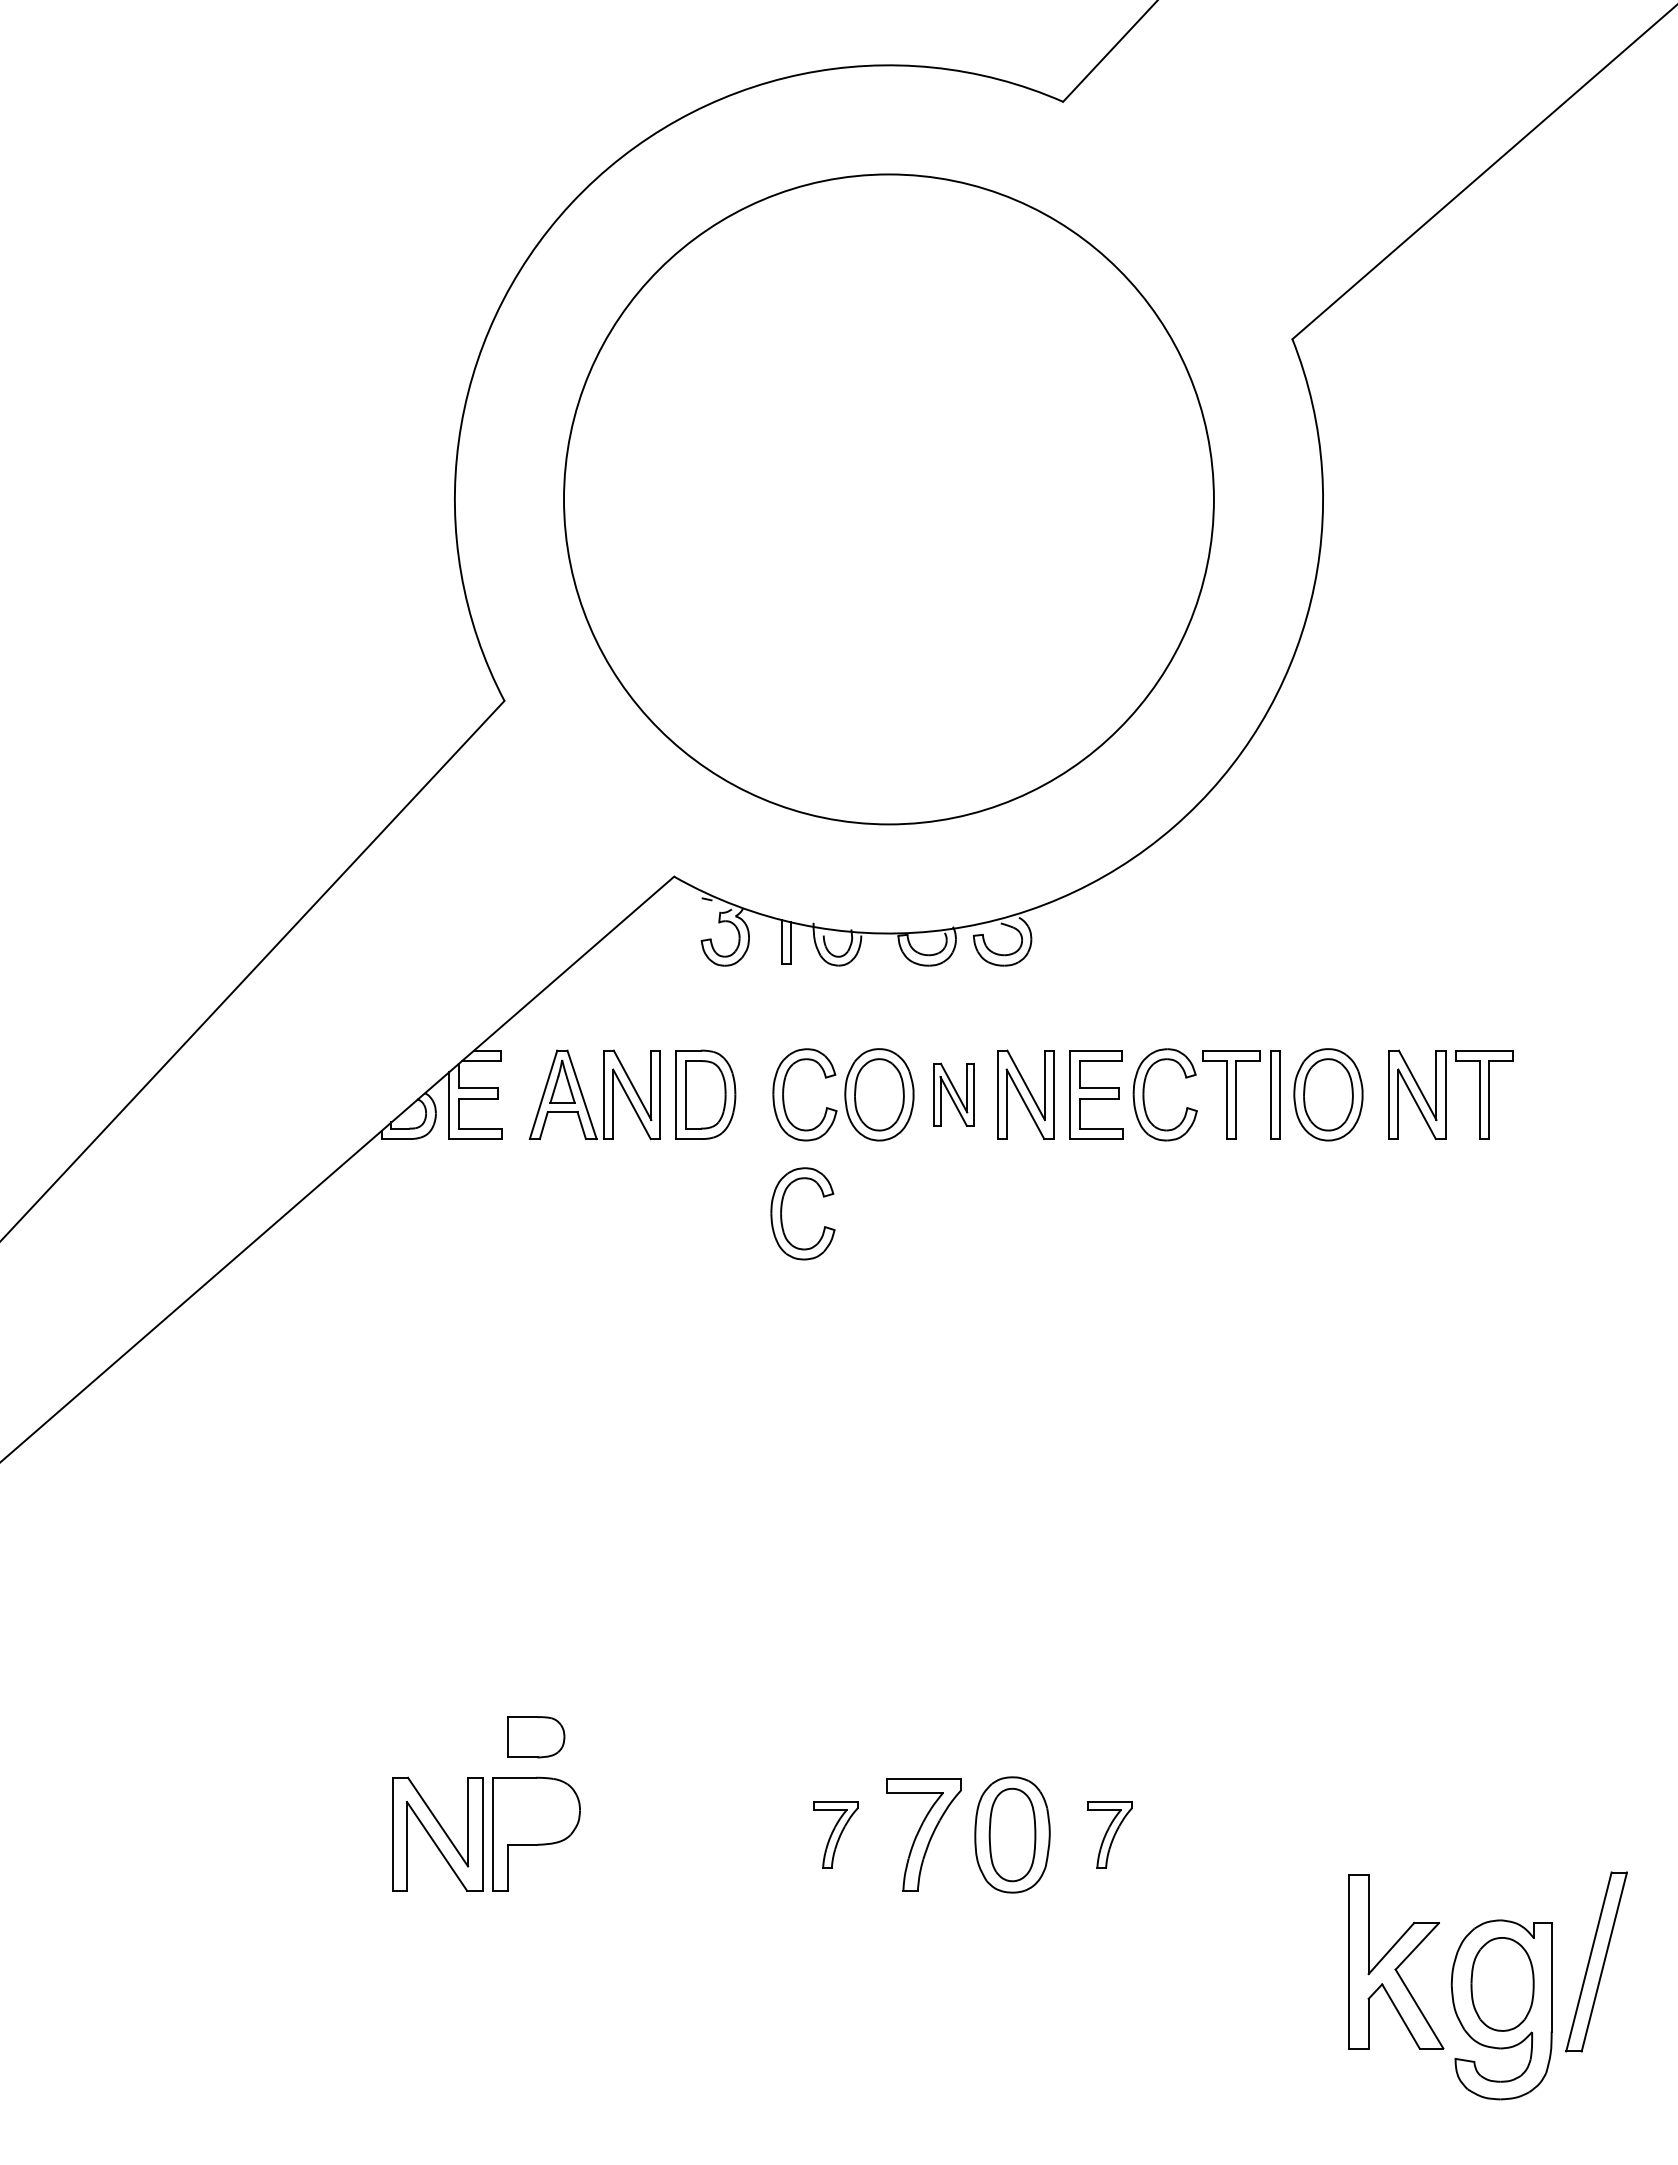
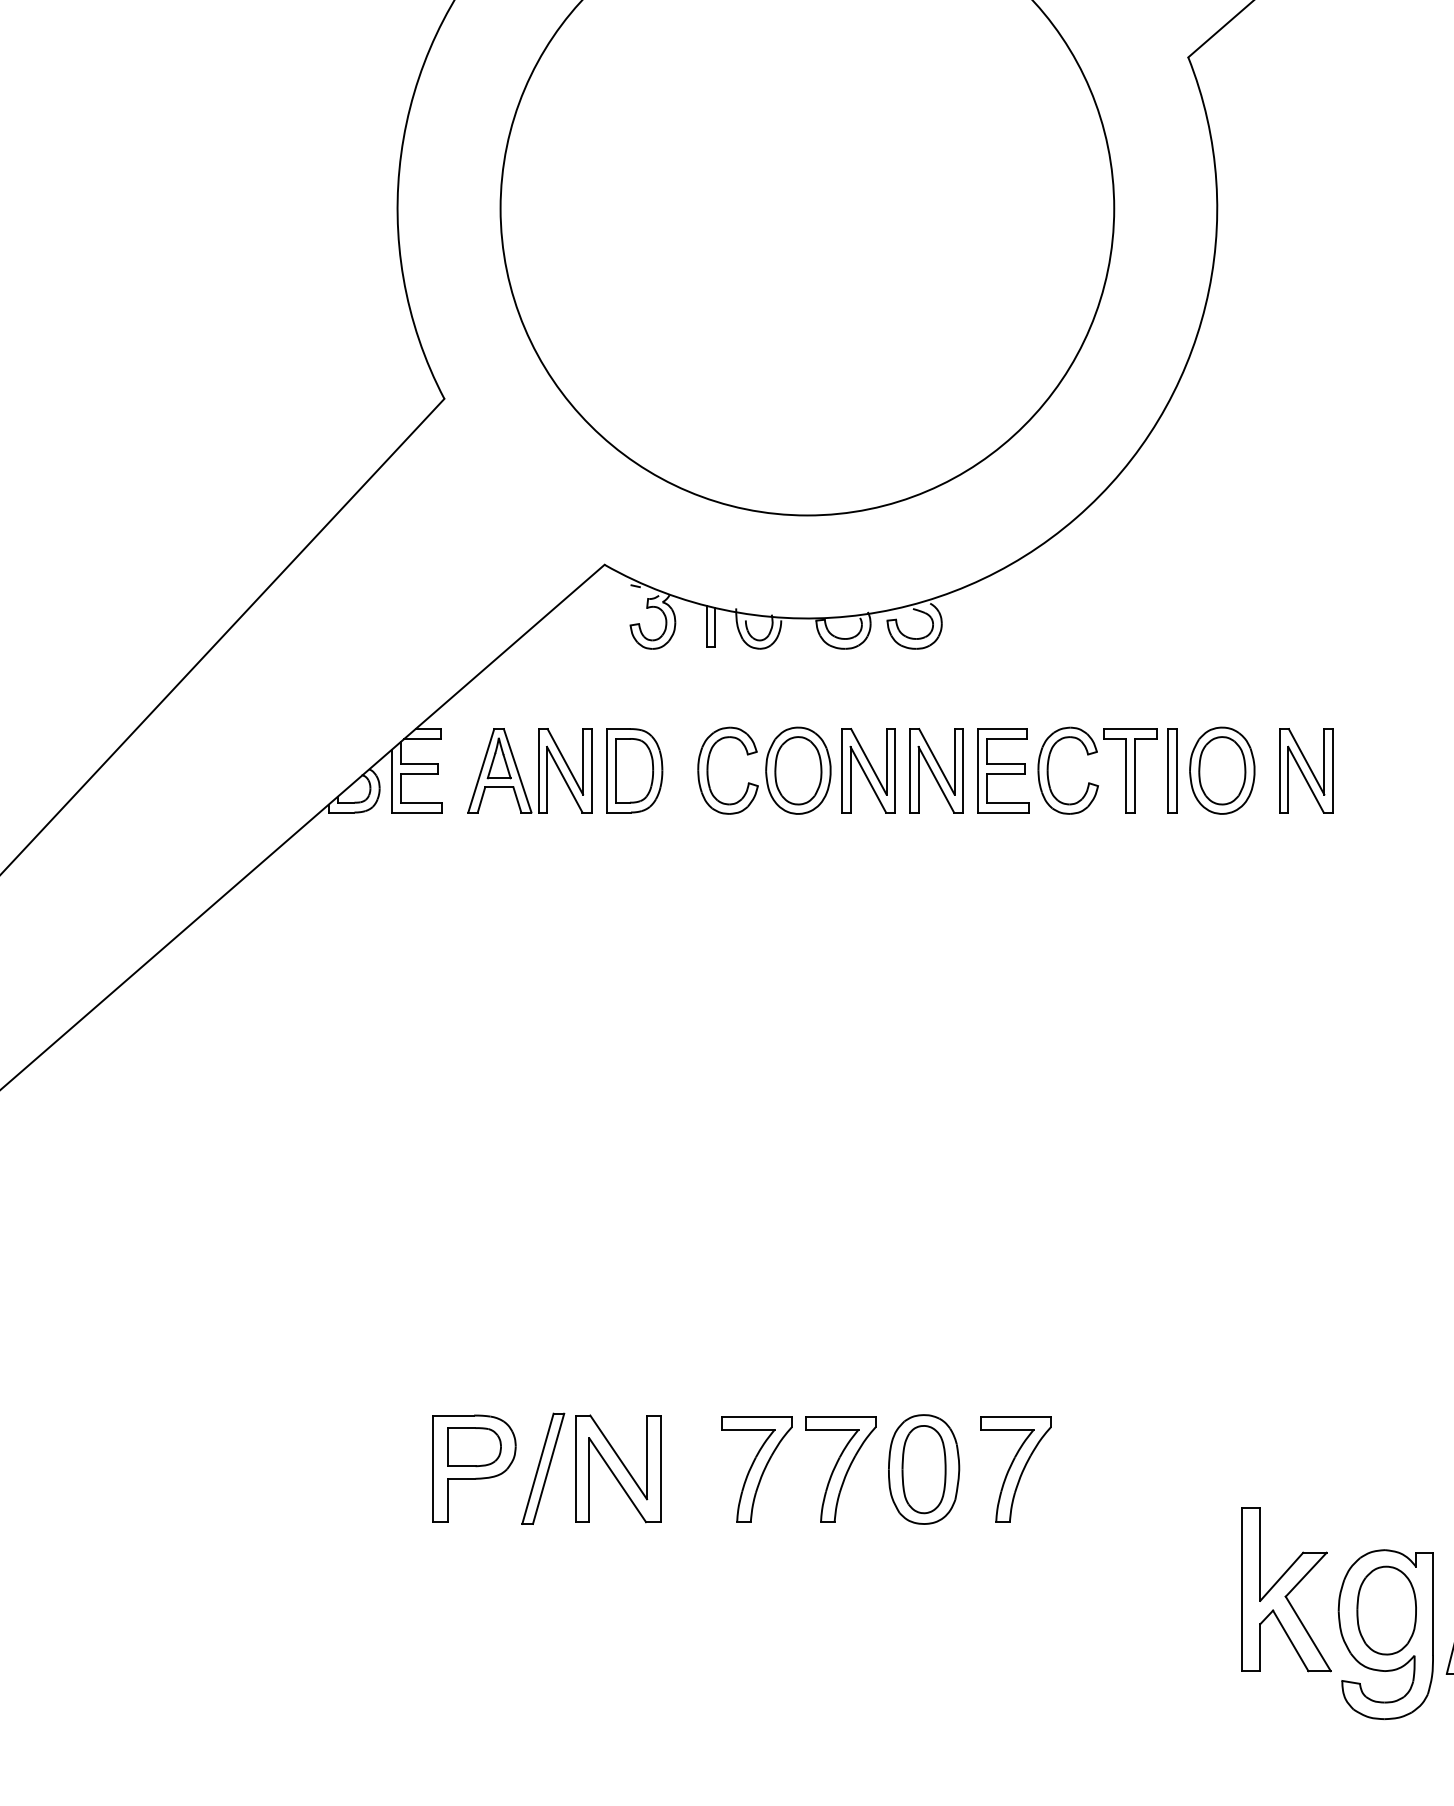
part: (953, 1094) -> (868, 770), size x1.43
part: (1484, 1094) -> (1369, 770), removed
part: (782, 1210) -> (706, 879), removed
part: (536, 1737) -> (474, 1447), moved
part: (437, 1833) -> (618, 1468), moved
part: (609, 1833) -> (543, 1468), added
part: (835, 1834) -> (756, 1469), size x1.67
part: (1109, 1834) -> (1015, 1469), size x1.67

